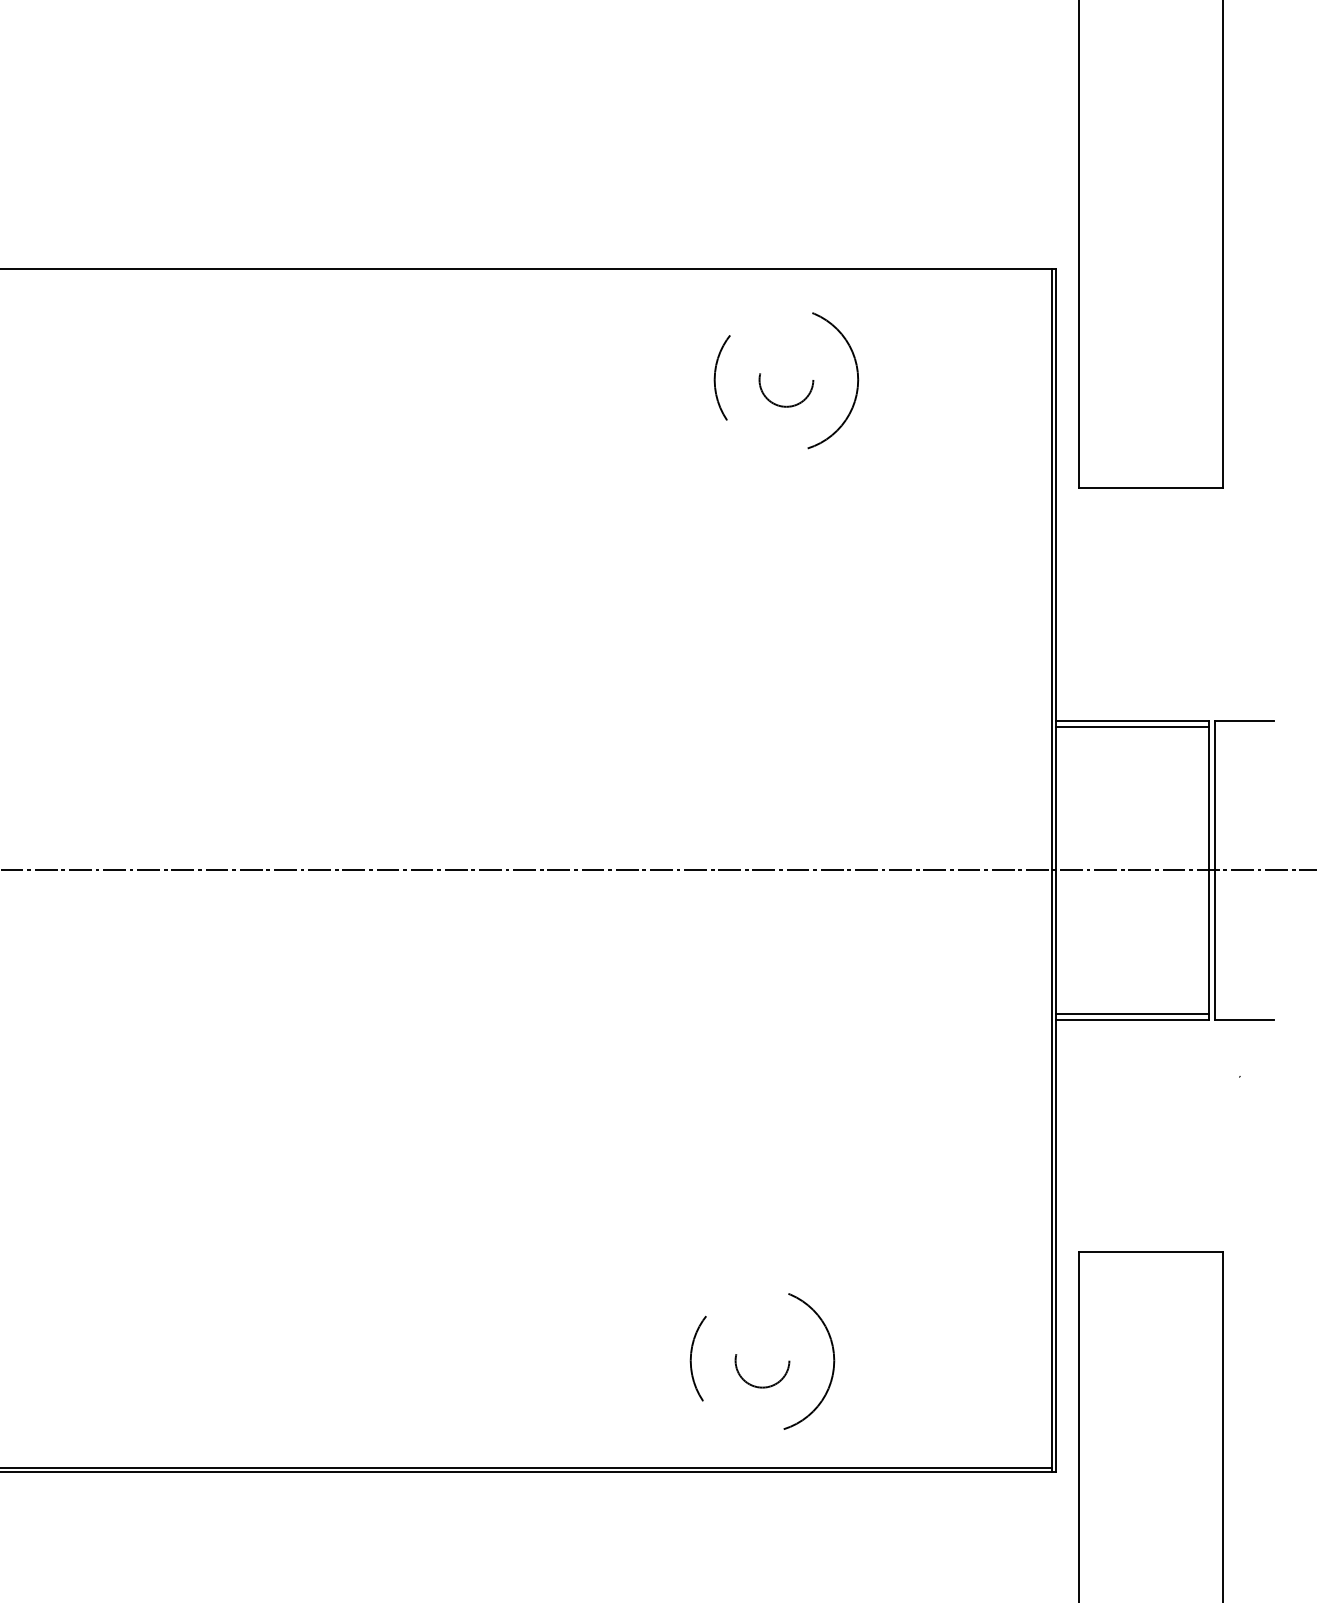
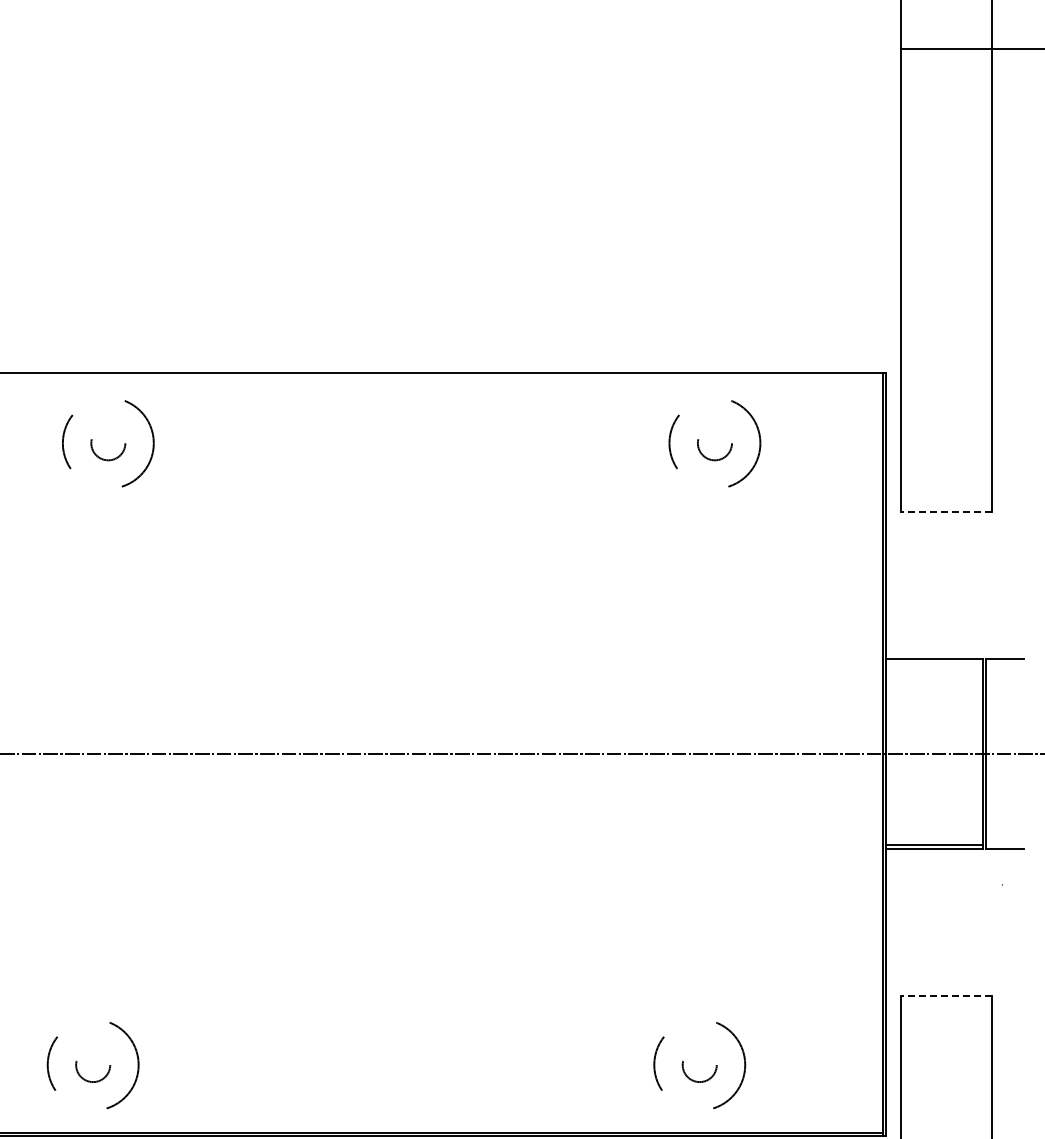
line: (1150, 487) -> (945, 511), solid -> dashed
line: (1131, 727) -> (933, 663), removed
line: (1150, 1252) -> (945, 996), solid -> dashed

